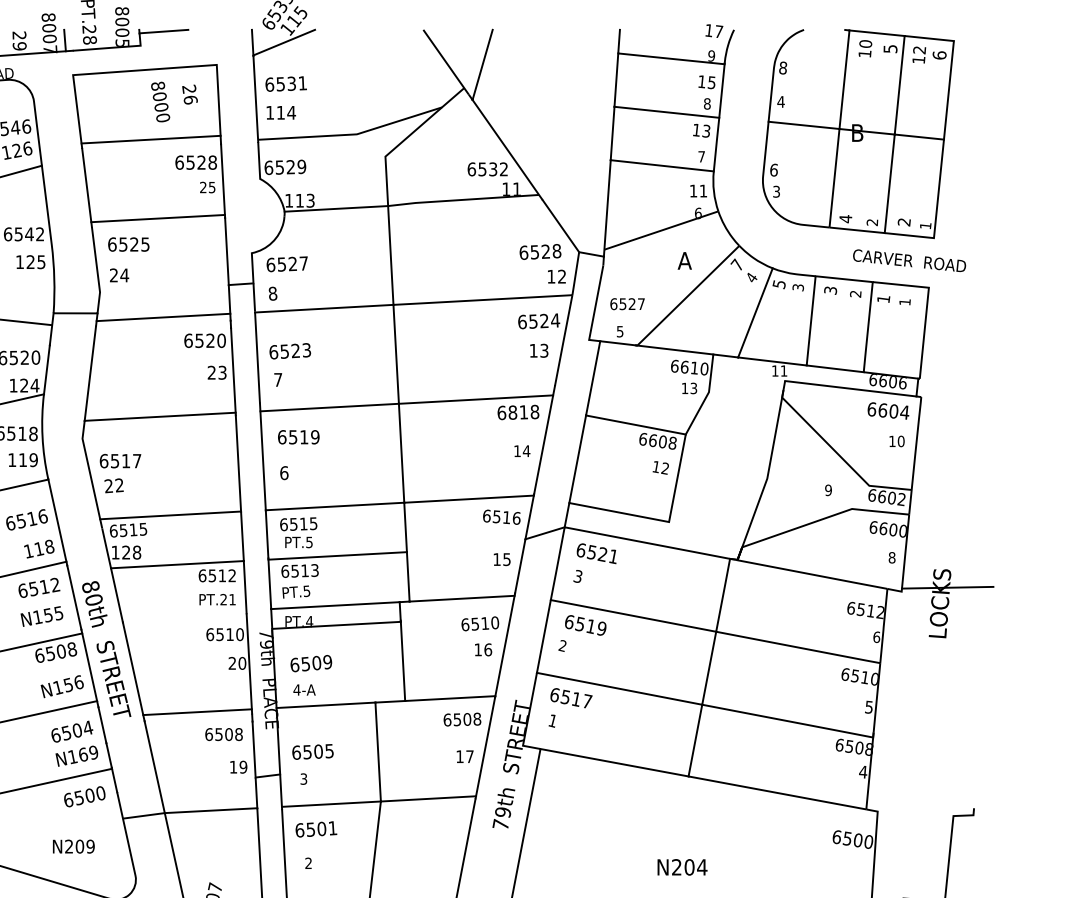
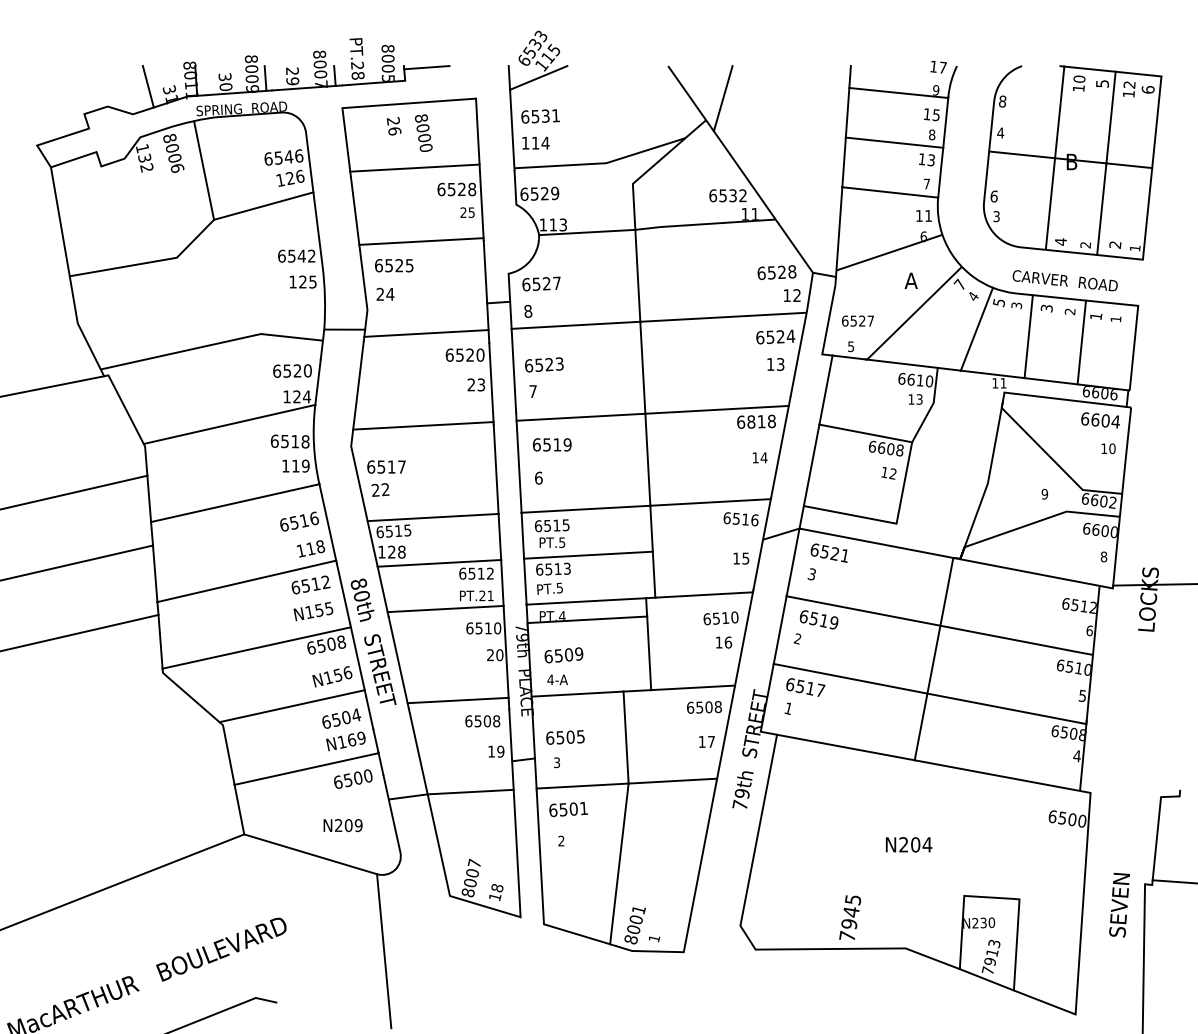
text: (190, 94) -> (394, 126), moved
text: (908, 260) -> (1064, 280), moved
line: (183, 613) -> (445, 608), added

